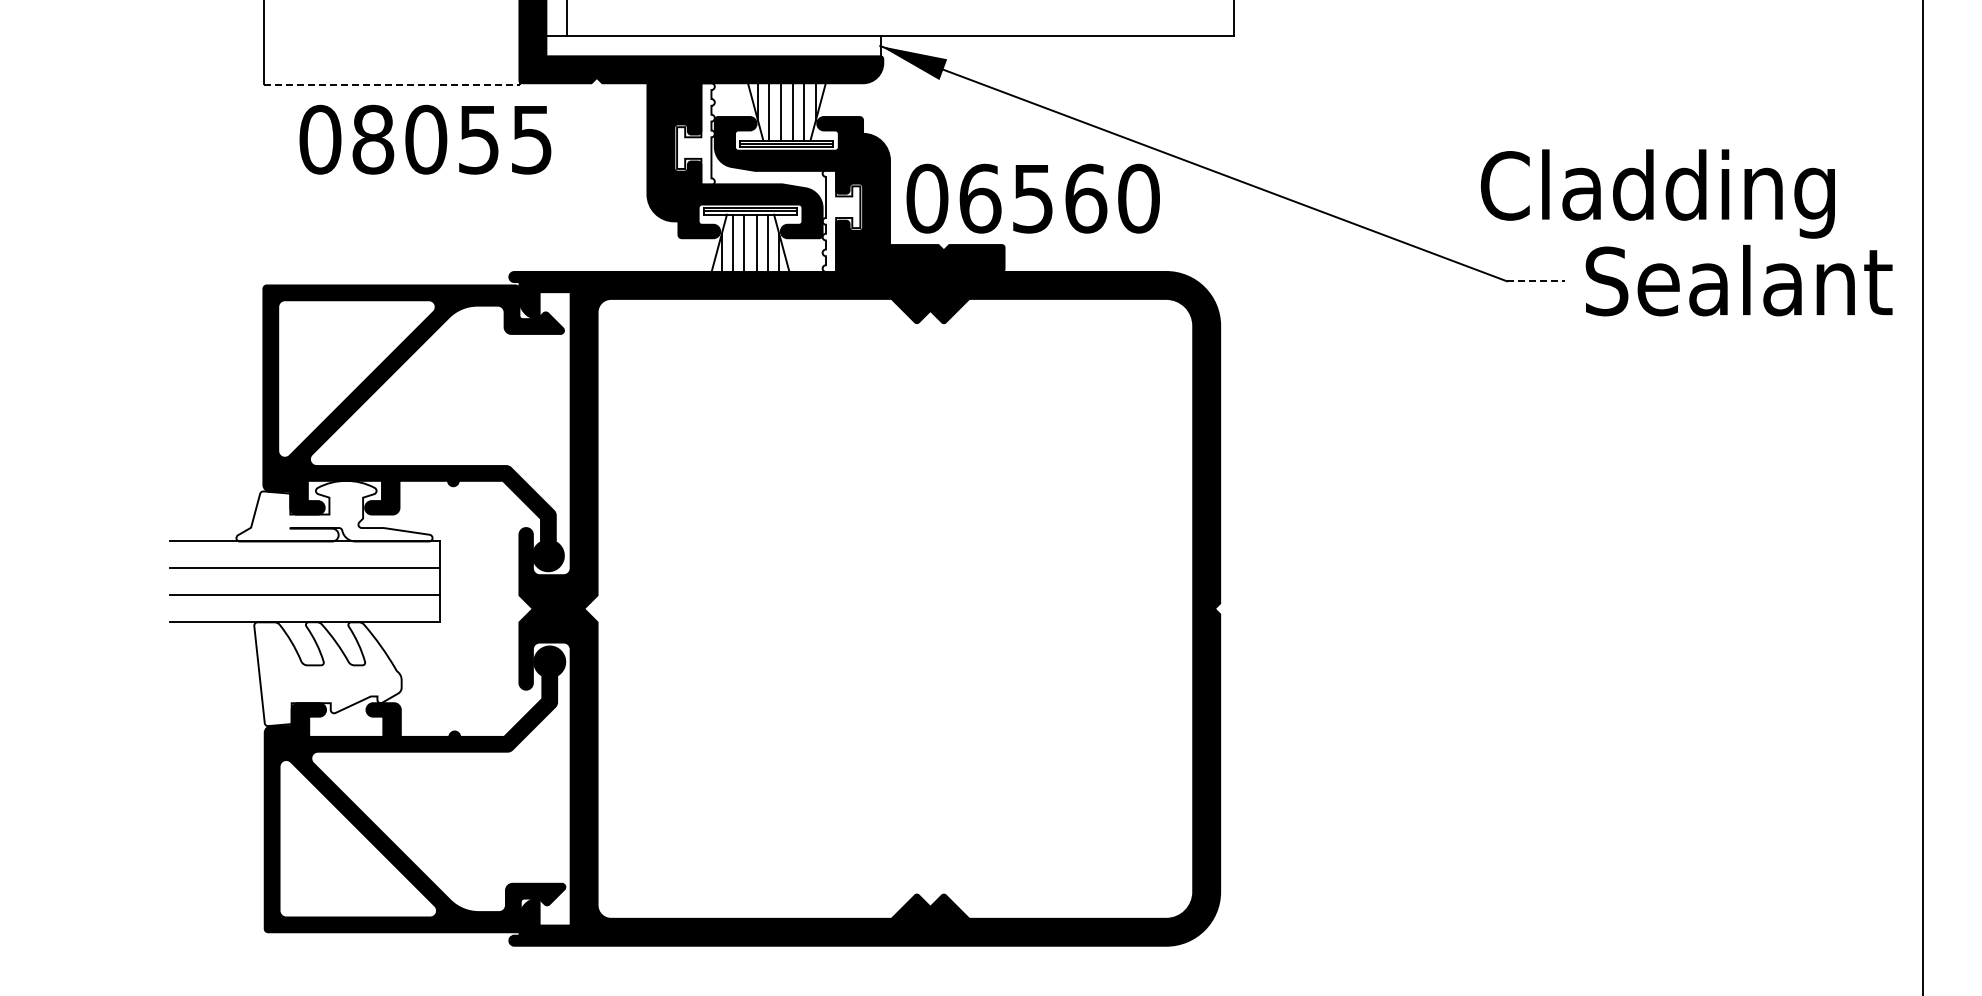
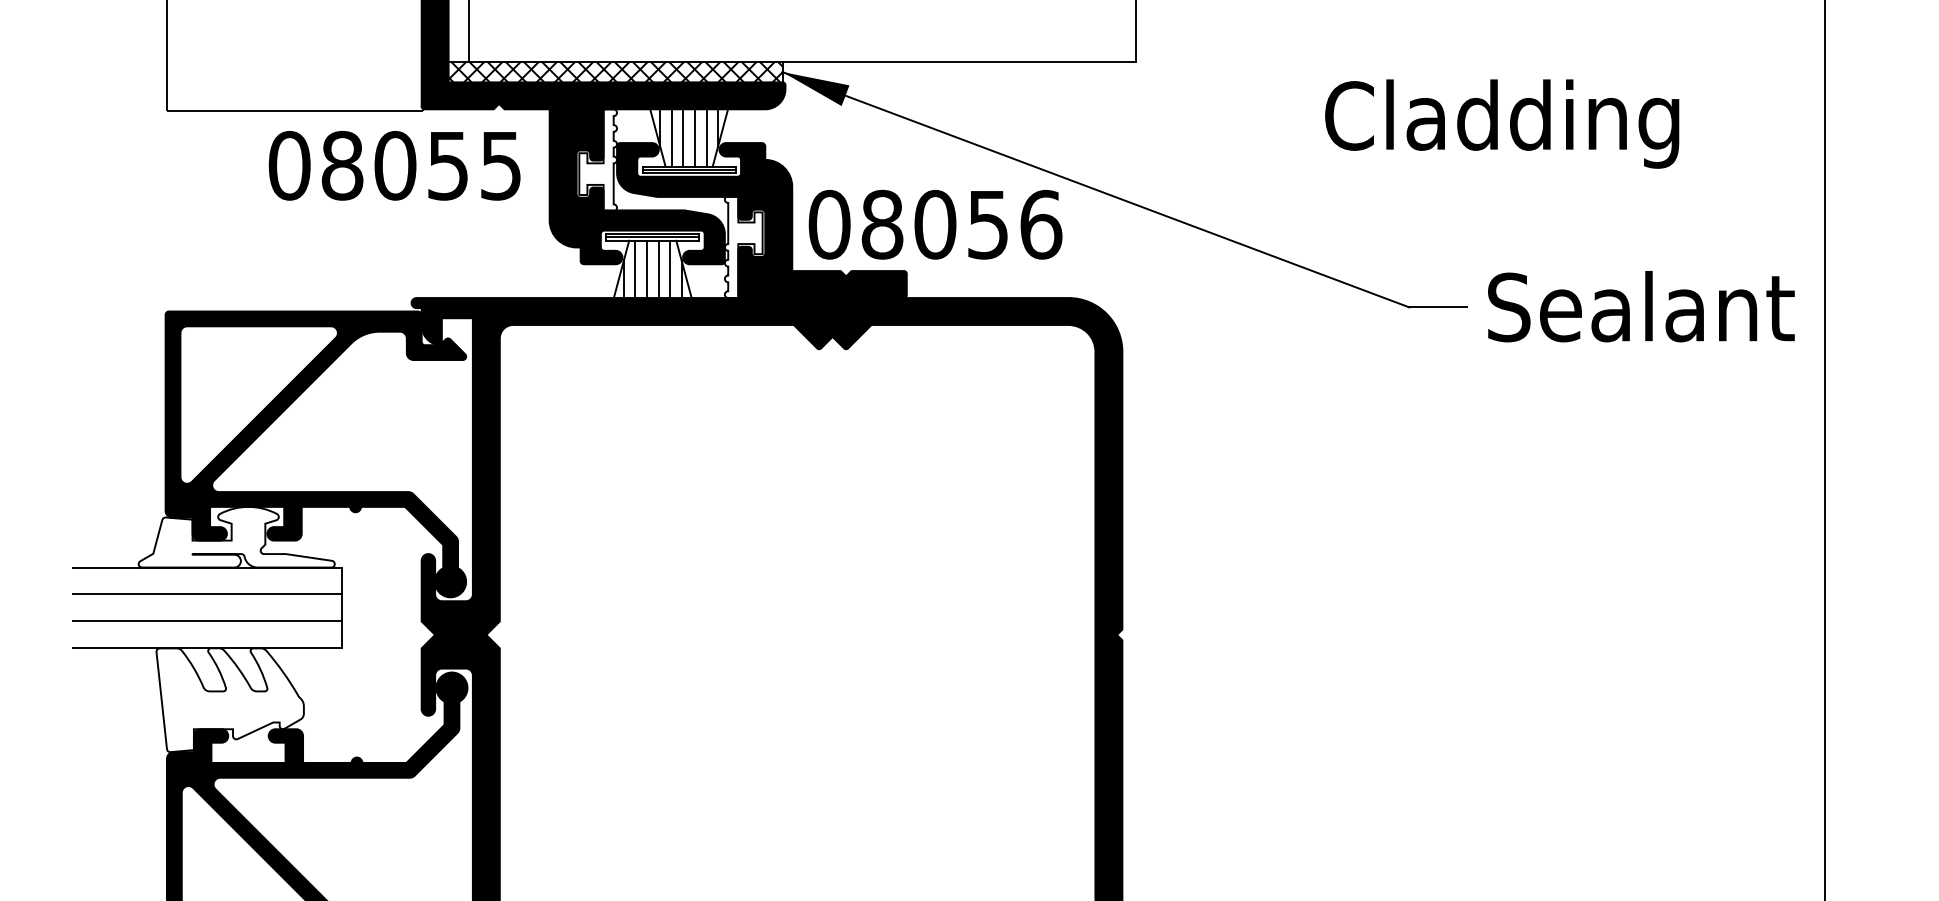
hatch: (713, 46) -> (615, 72), added
line: (392, 84) -> (294, 110), dashed -> solid
text: (425, 139) -> (394, 165), moved
text: (1657, 193) -> (1501, 123), moved
text: (1059, 198) -> (961, 224), 06560 -> 08056
line: (1535, 281) -> (1437, 307), dashed -> solid

